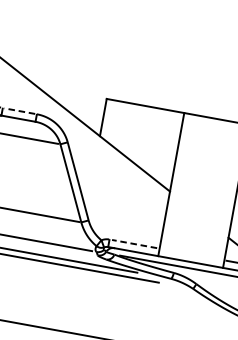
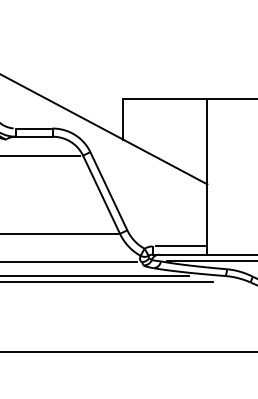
line: (20, 111) -> (34, 128), dashed -> solid
line: (133, 244) -> (179, 246), dashed -> solid

